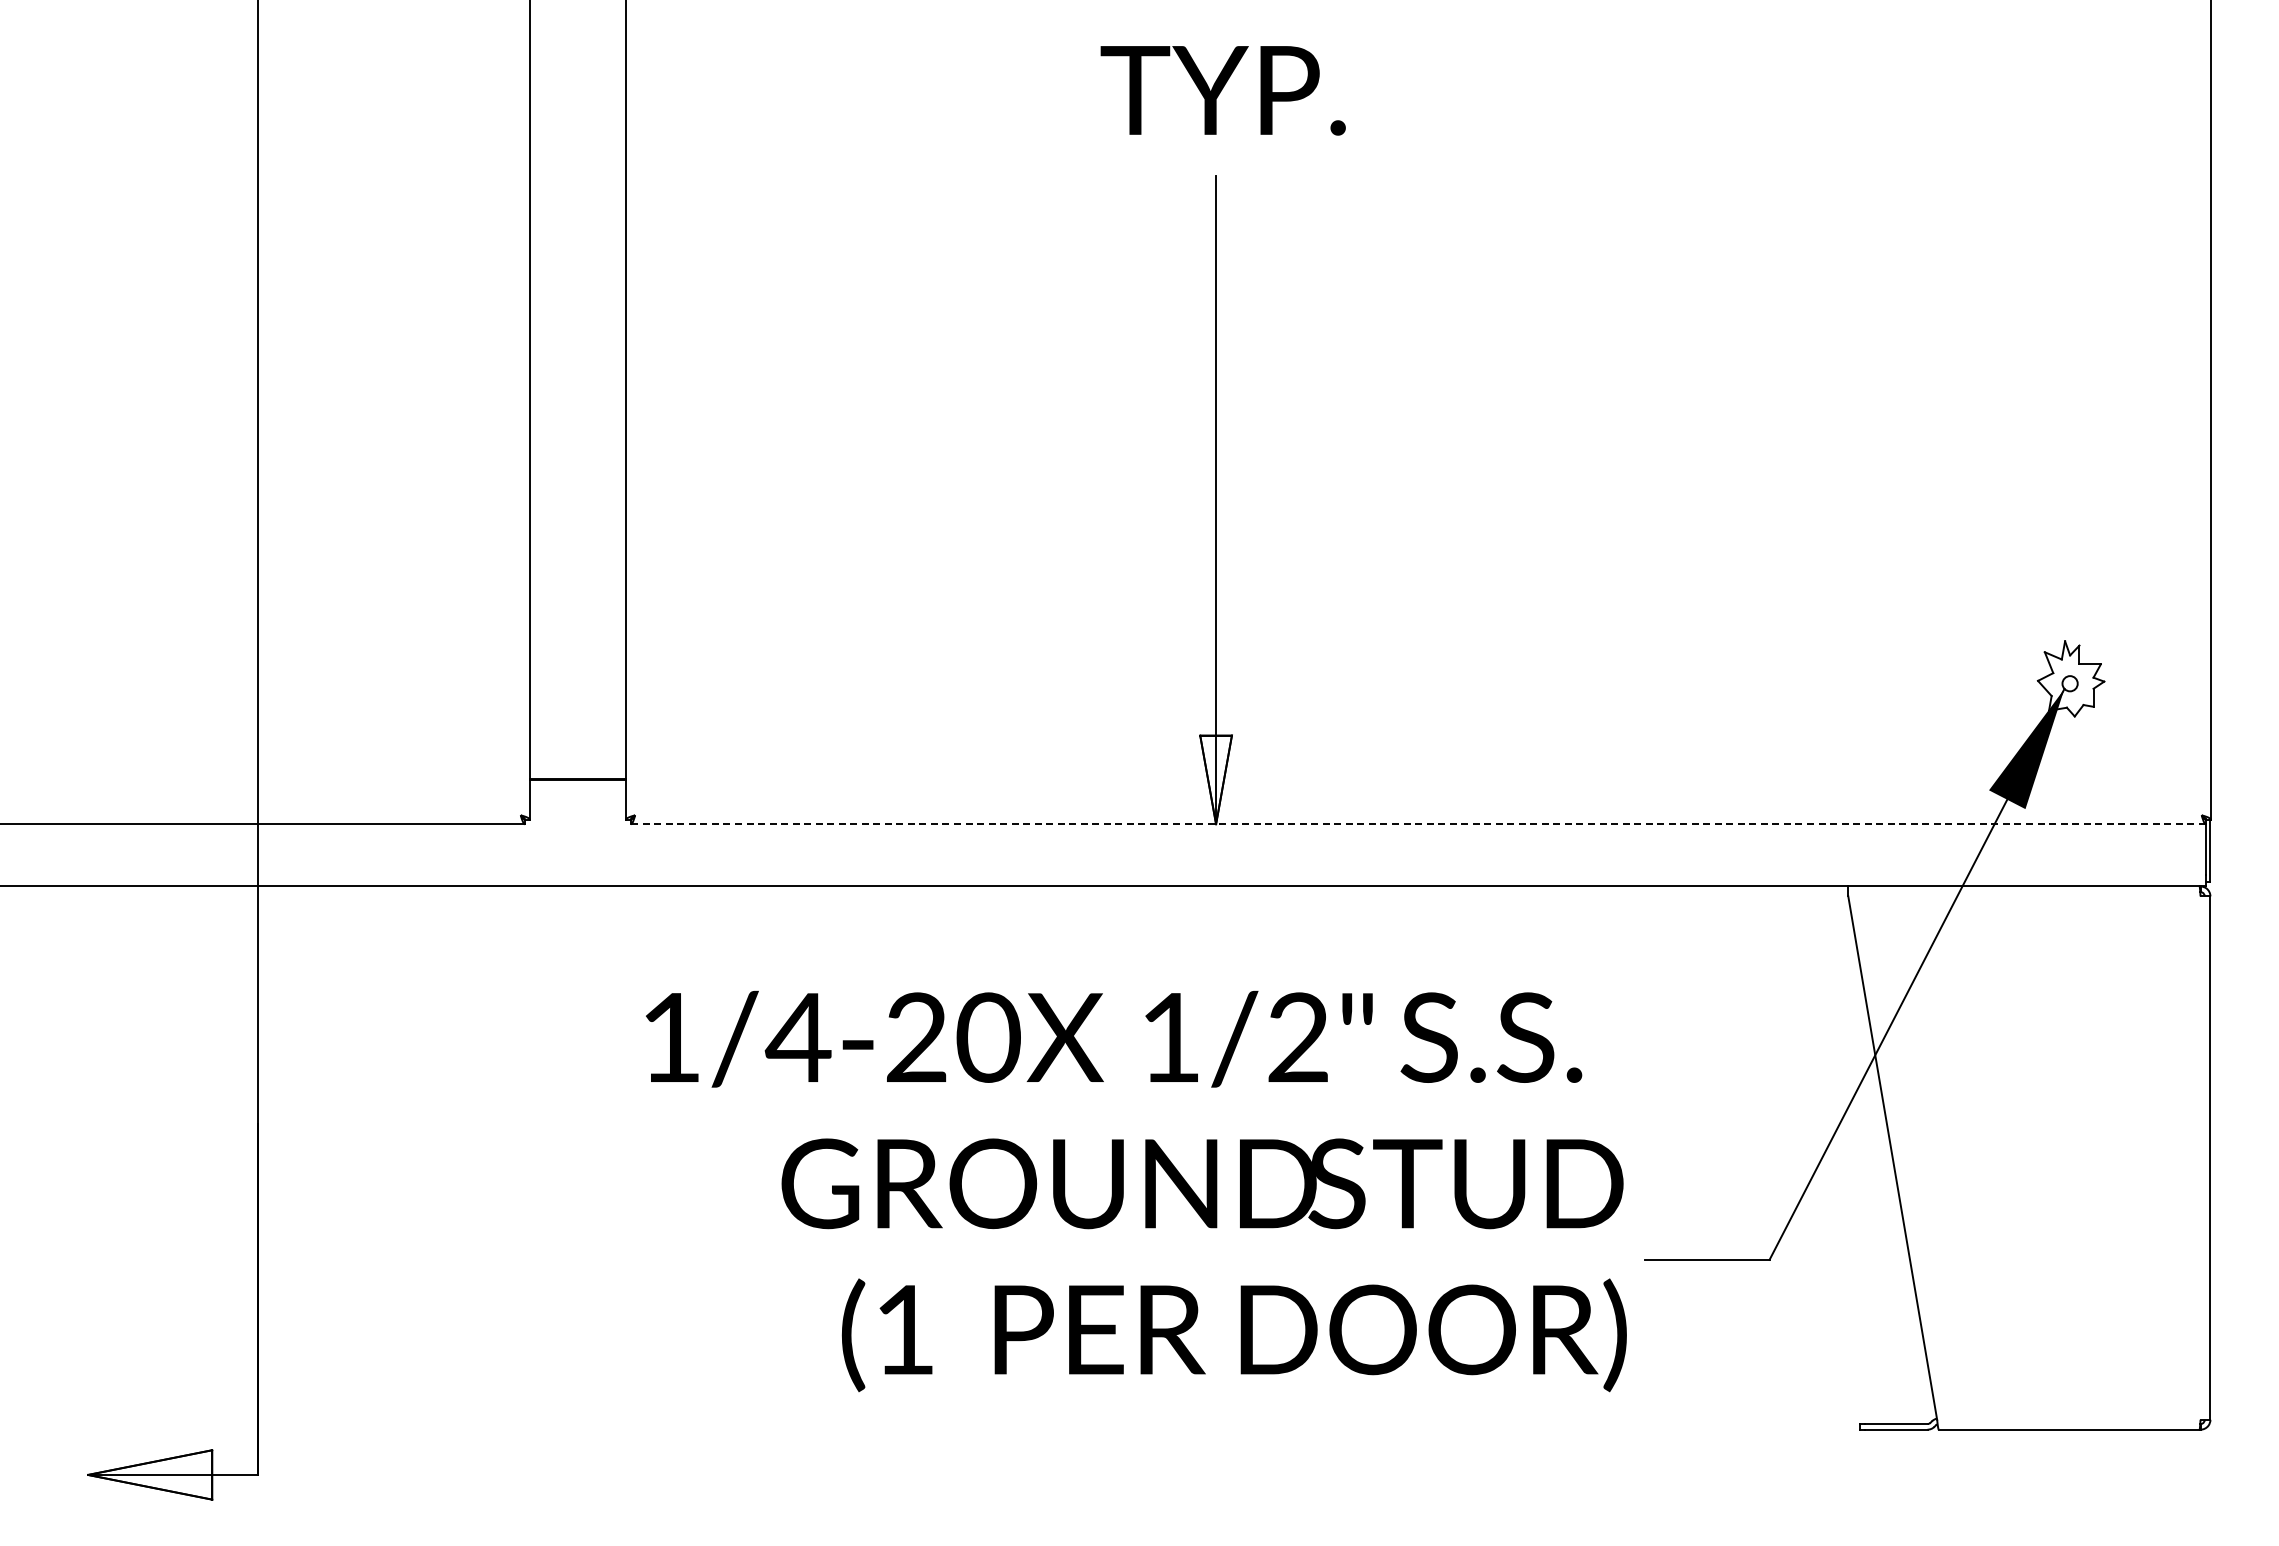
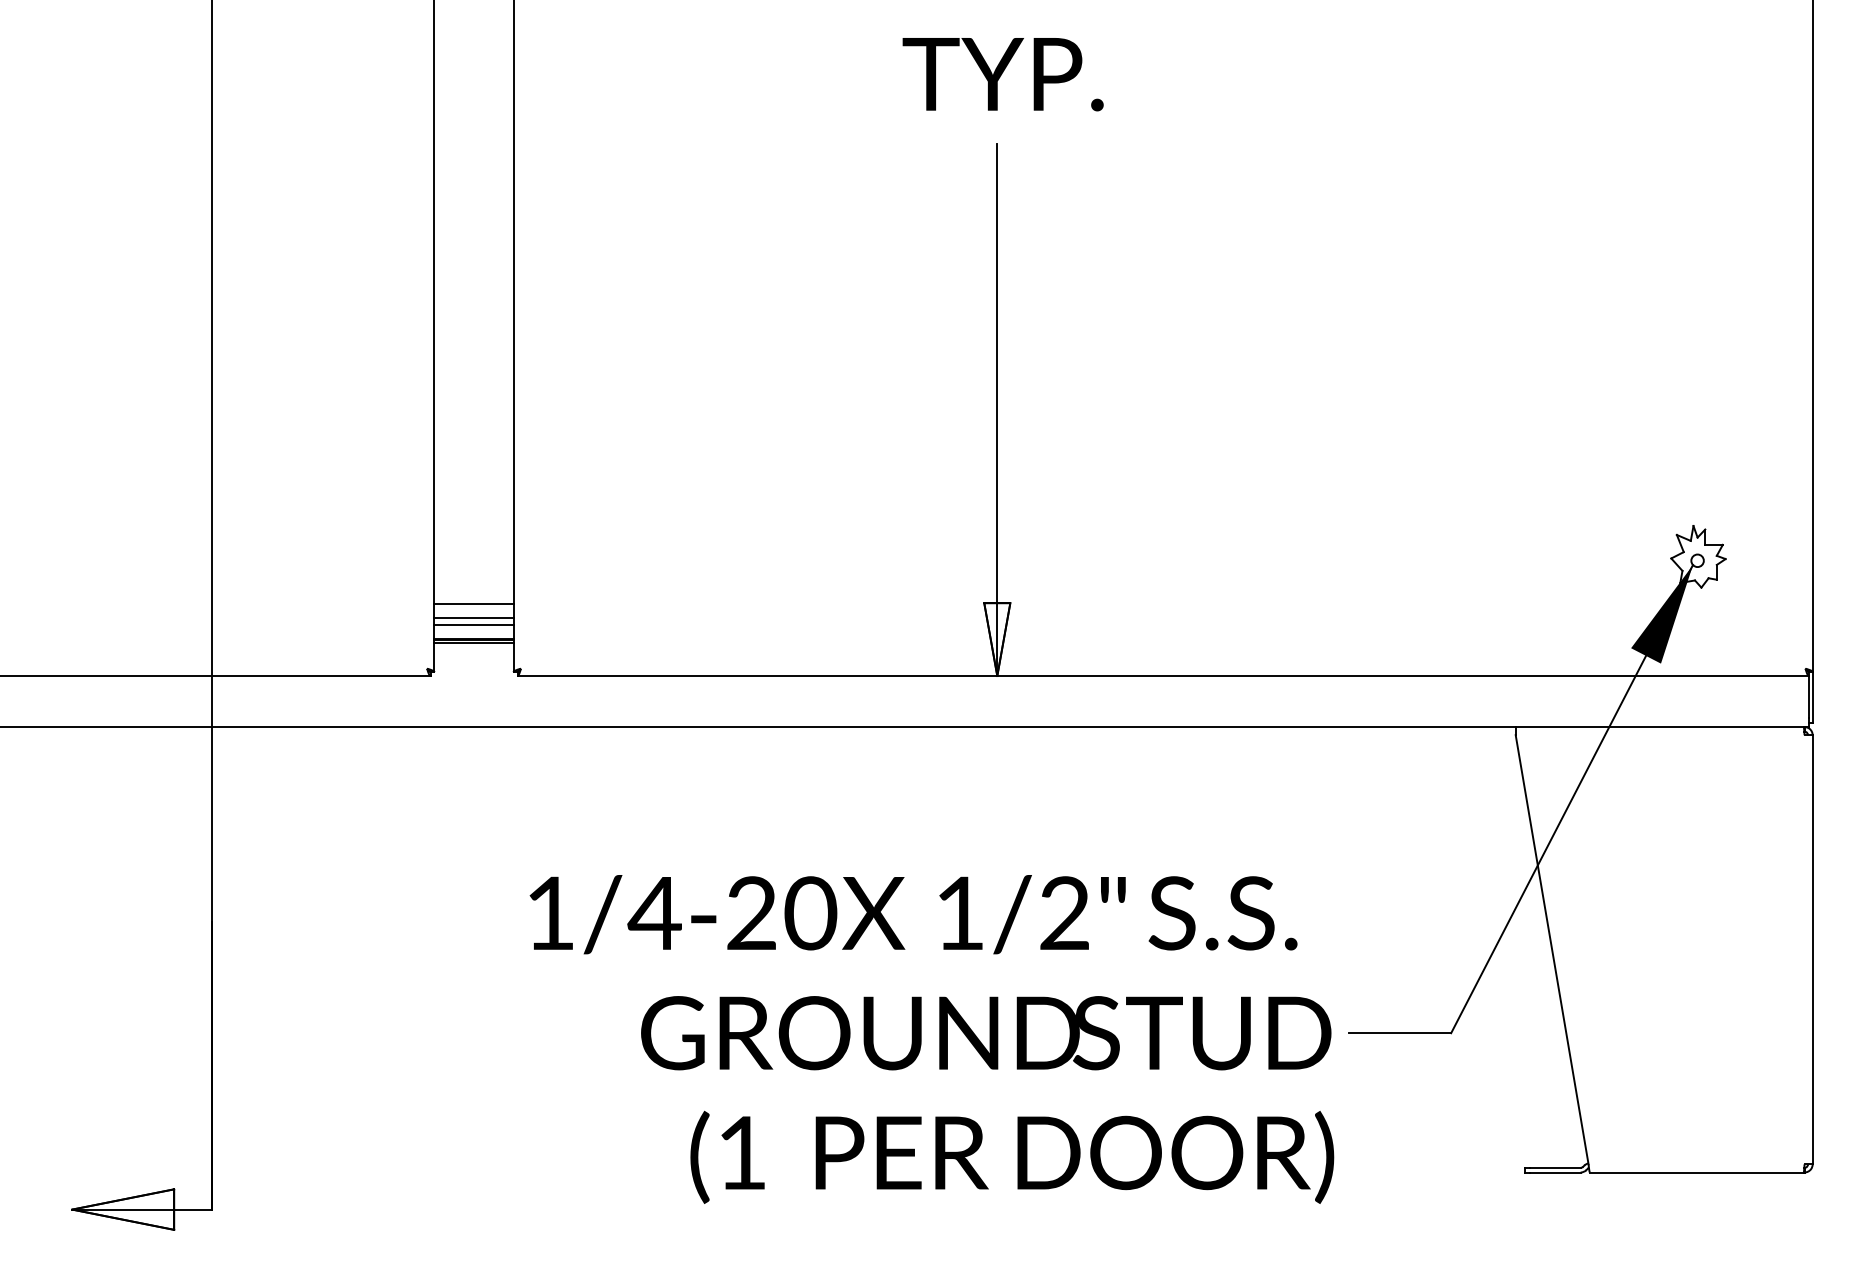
line: (577, 736) -> (473, 604), added
line: (577, 753) -> (473, 618), added
line: (577, 762) -> (473, 625), added
line: (577, 784) -> (473, 643), added
line: (1417, 824) -> (1162, 676), dashed -> solid
text: (1136, 1191) -> (932, 1039), moved

